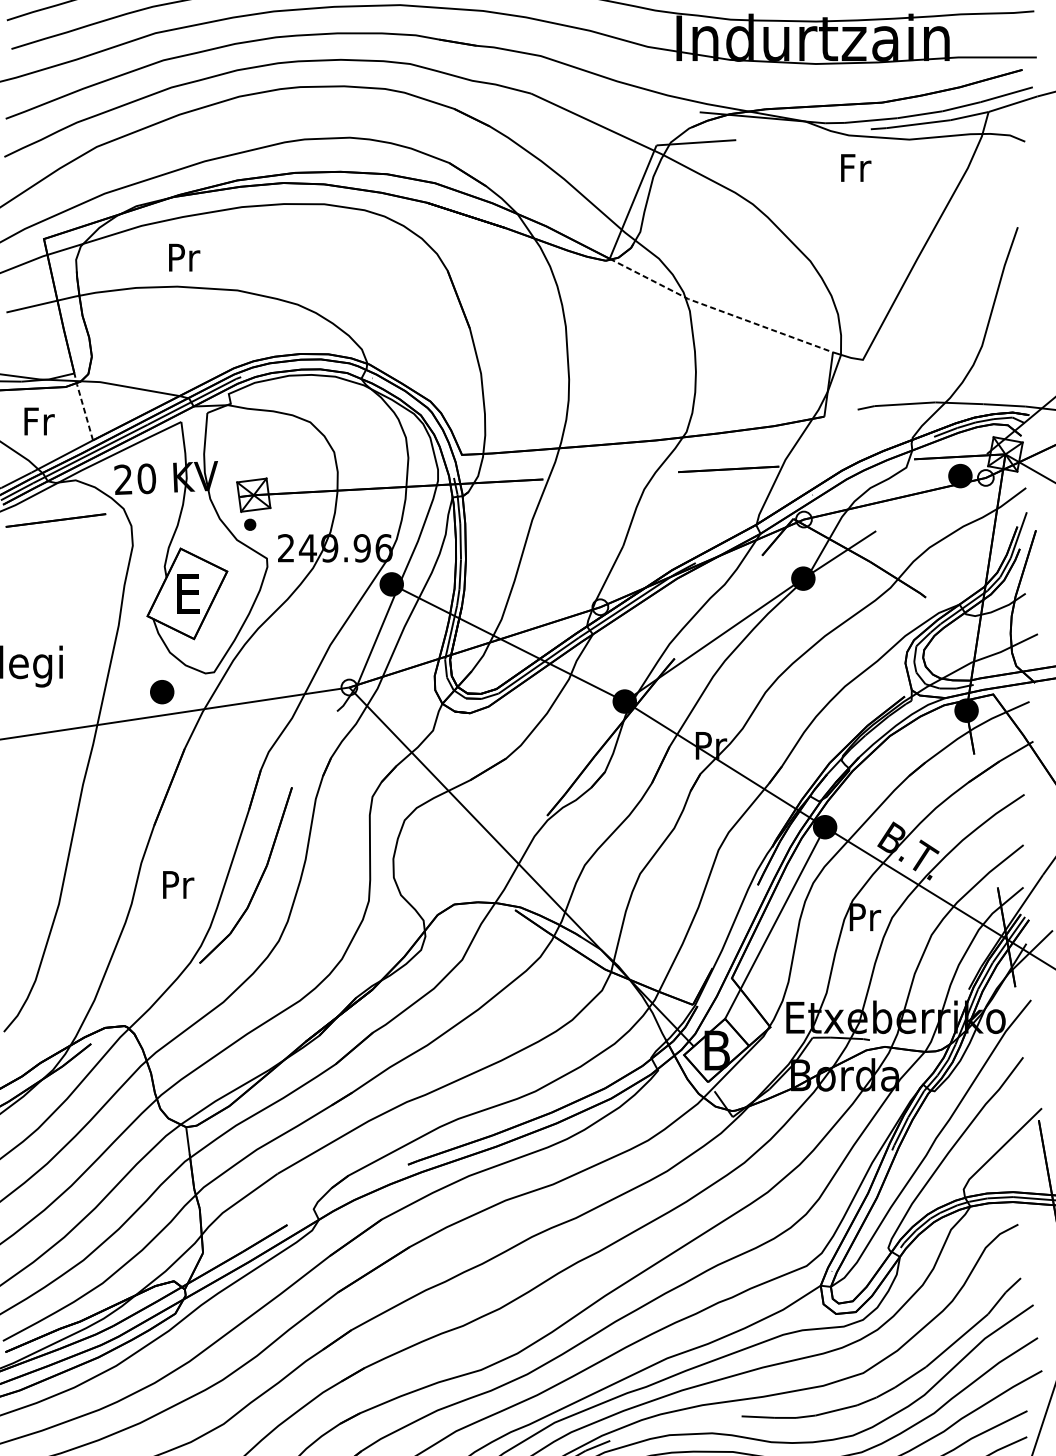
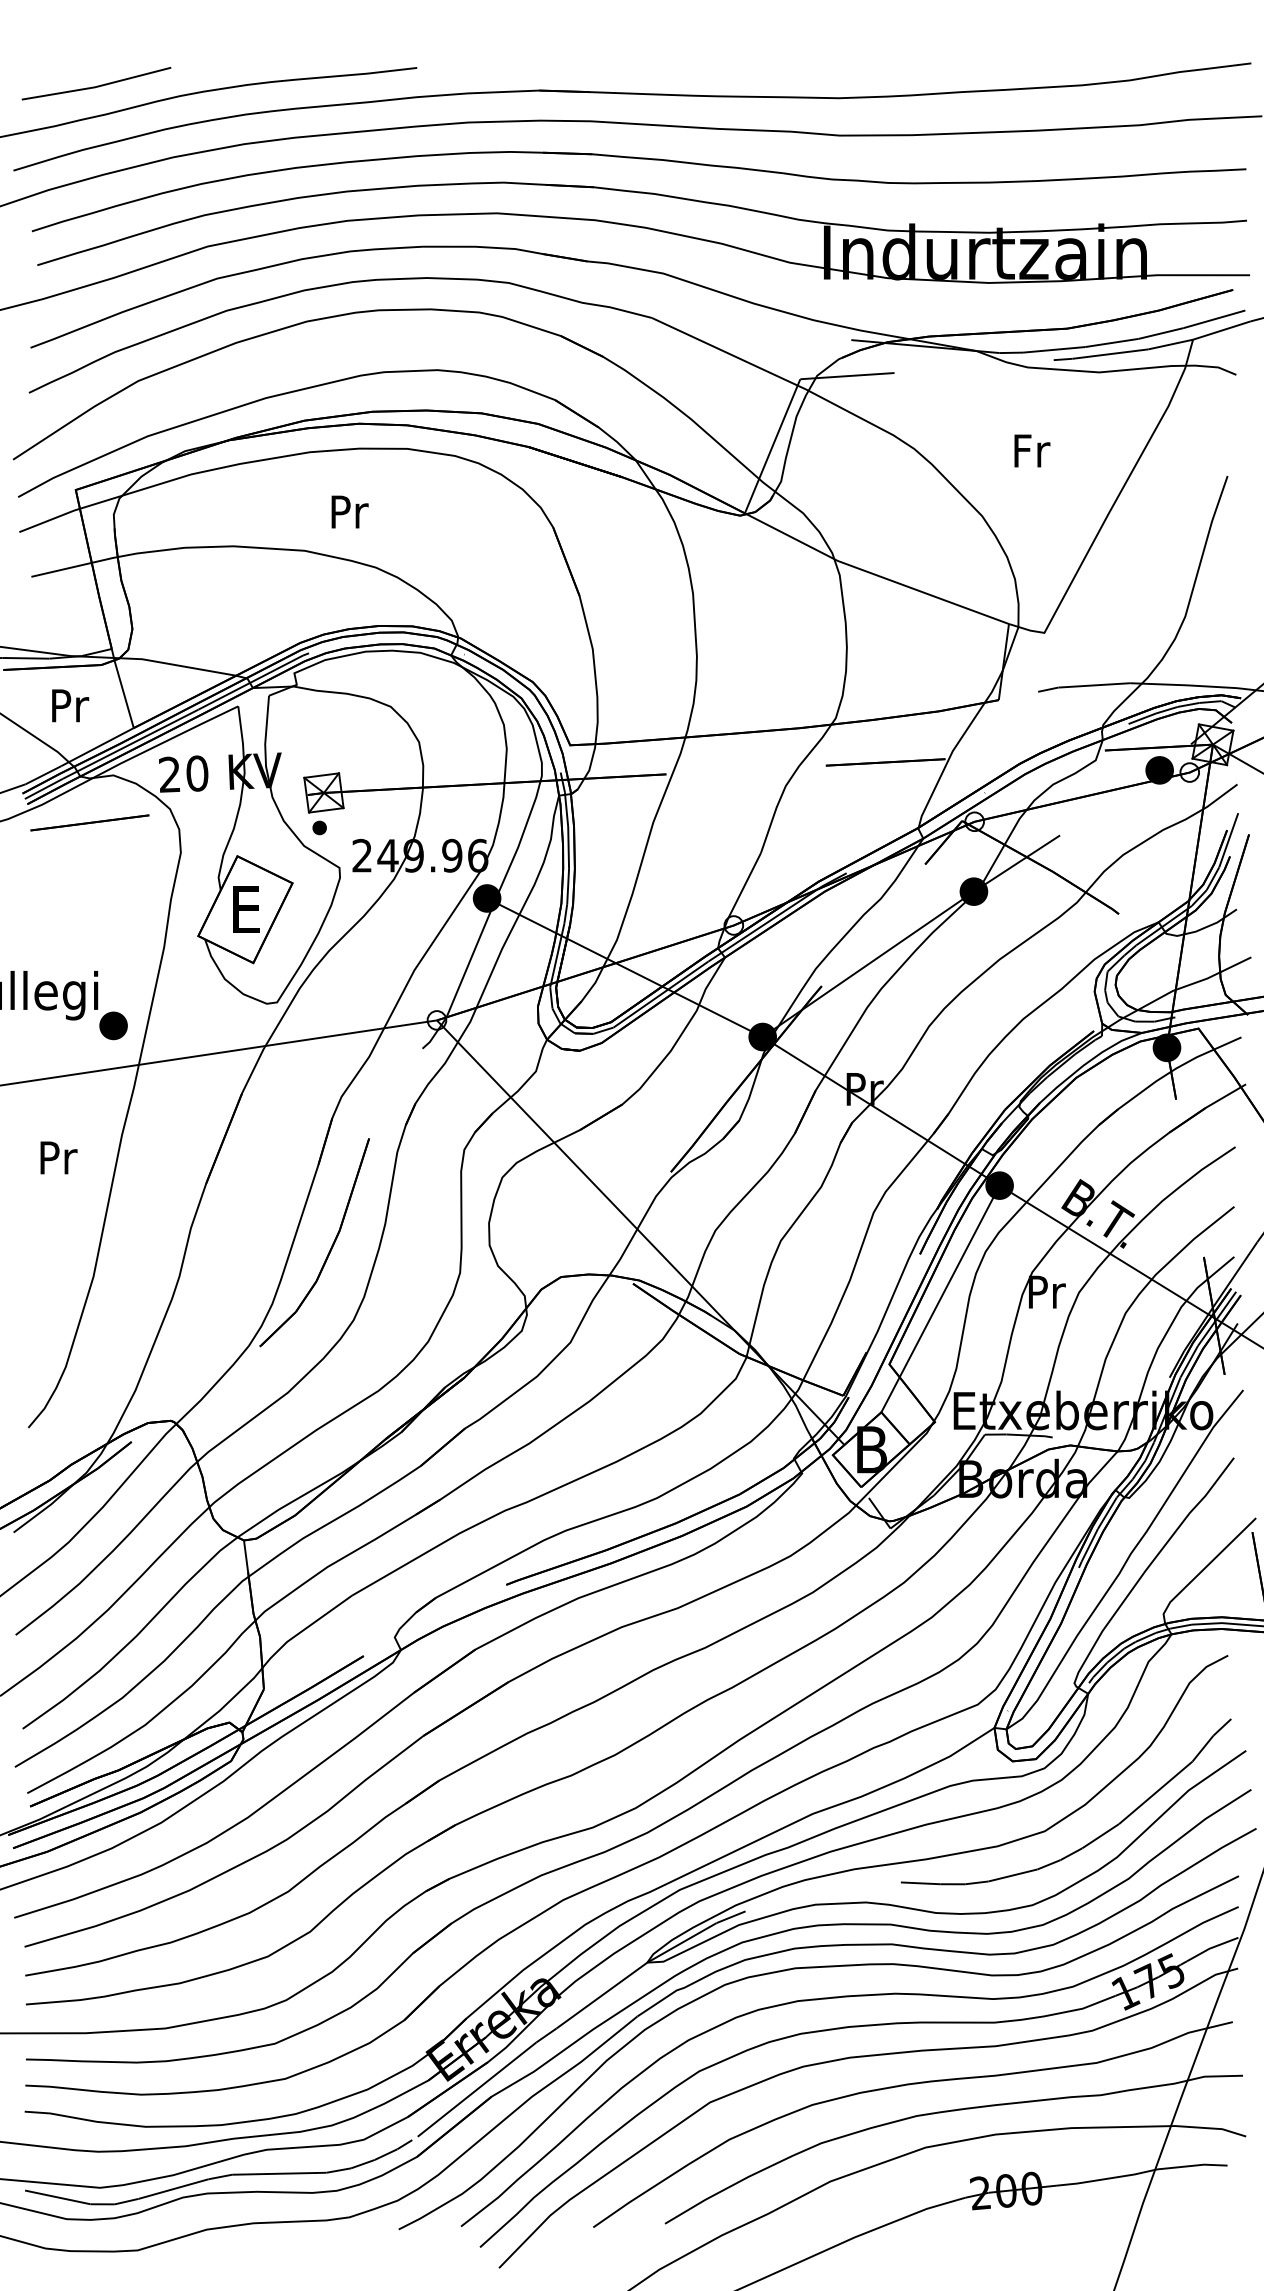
text: (856, 167) -> (1032, 450), moved
text: (184, 257) -> (349, 511), moved
line: (719, 310) -> (874, 574), dashed -> solid
line: (83, 406) -> (122, 687), dashed -> solid
text: (39, 421) -> (70, 705), Fr -> Pr
part: (162, 691) -> (113, 1025), moved
text: (178, 884) -> (58, 1157), moved

